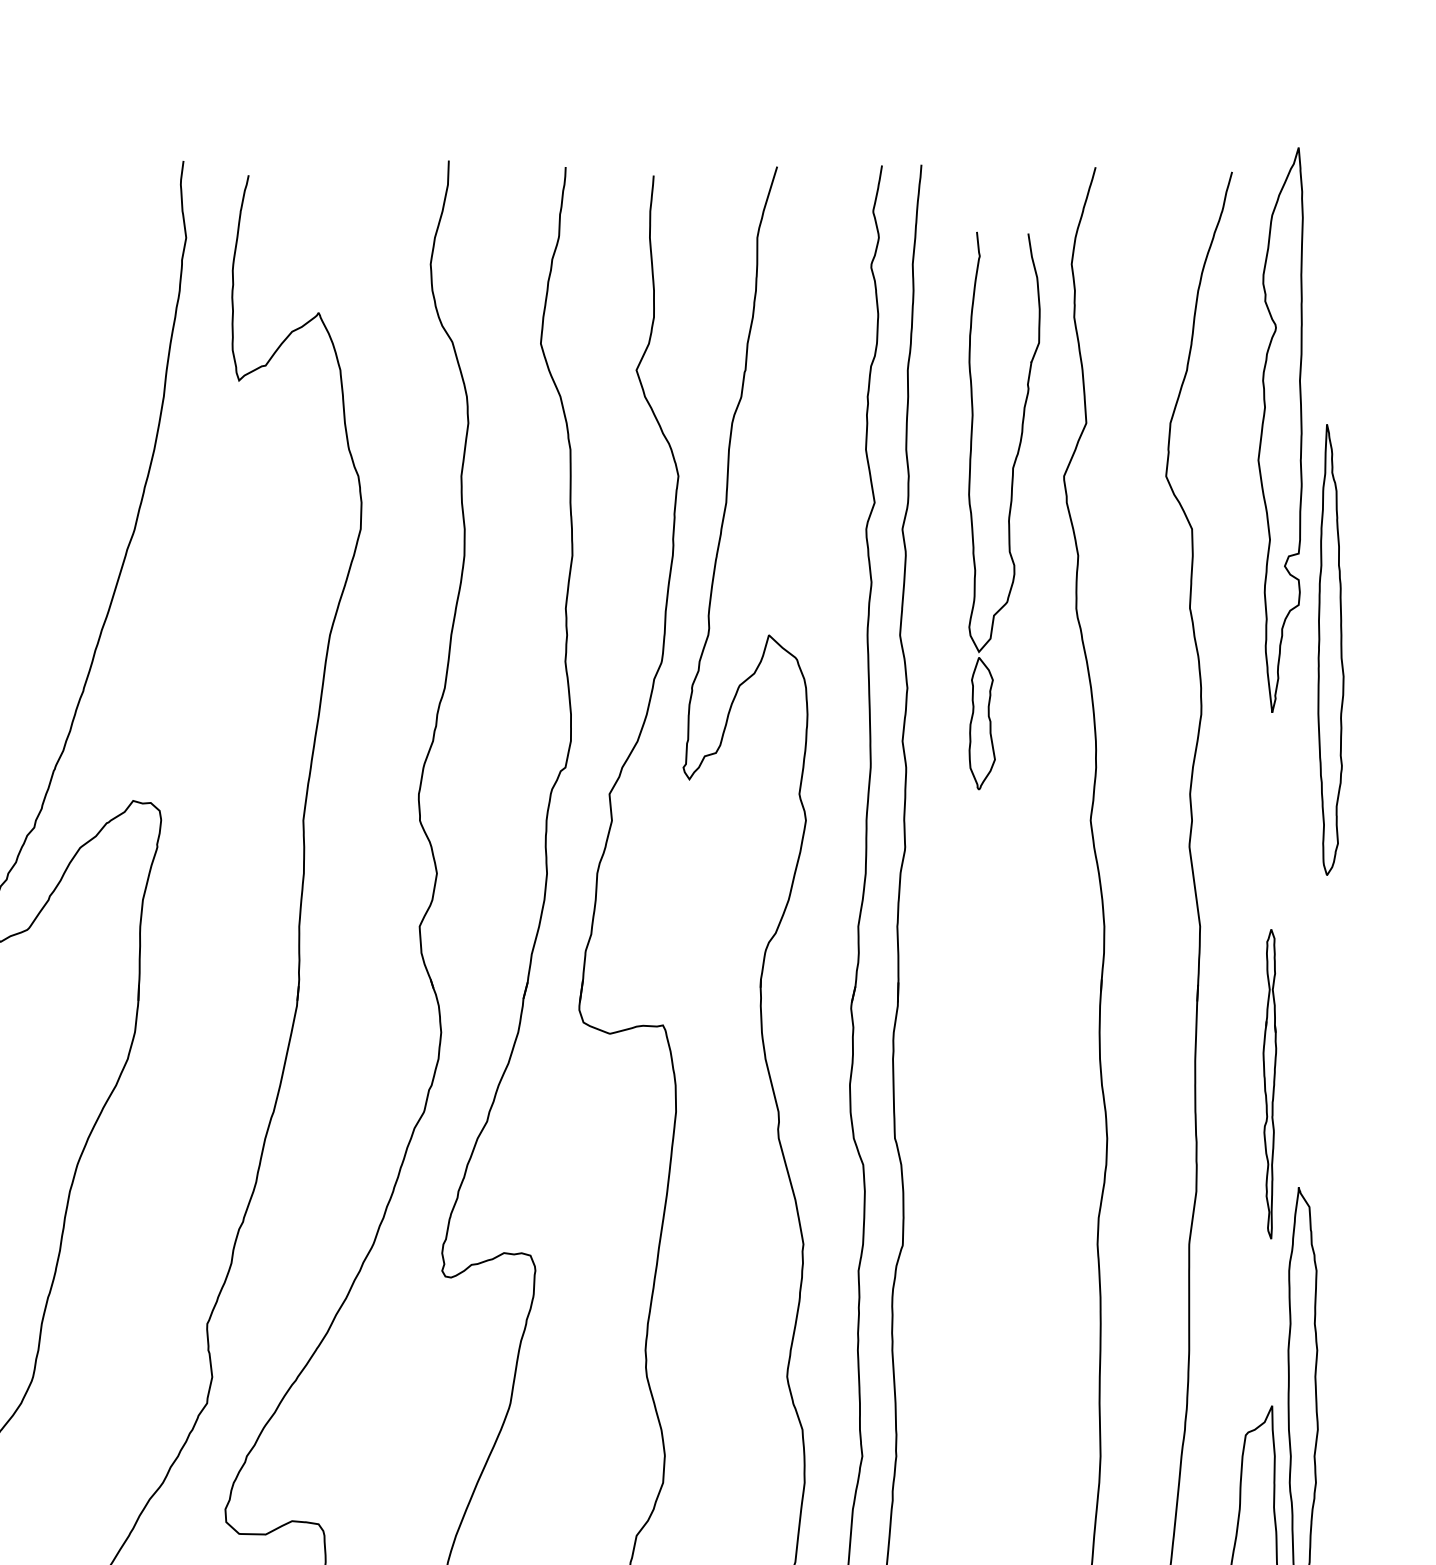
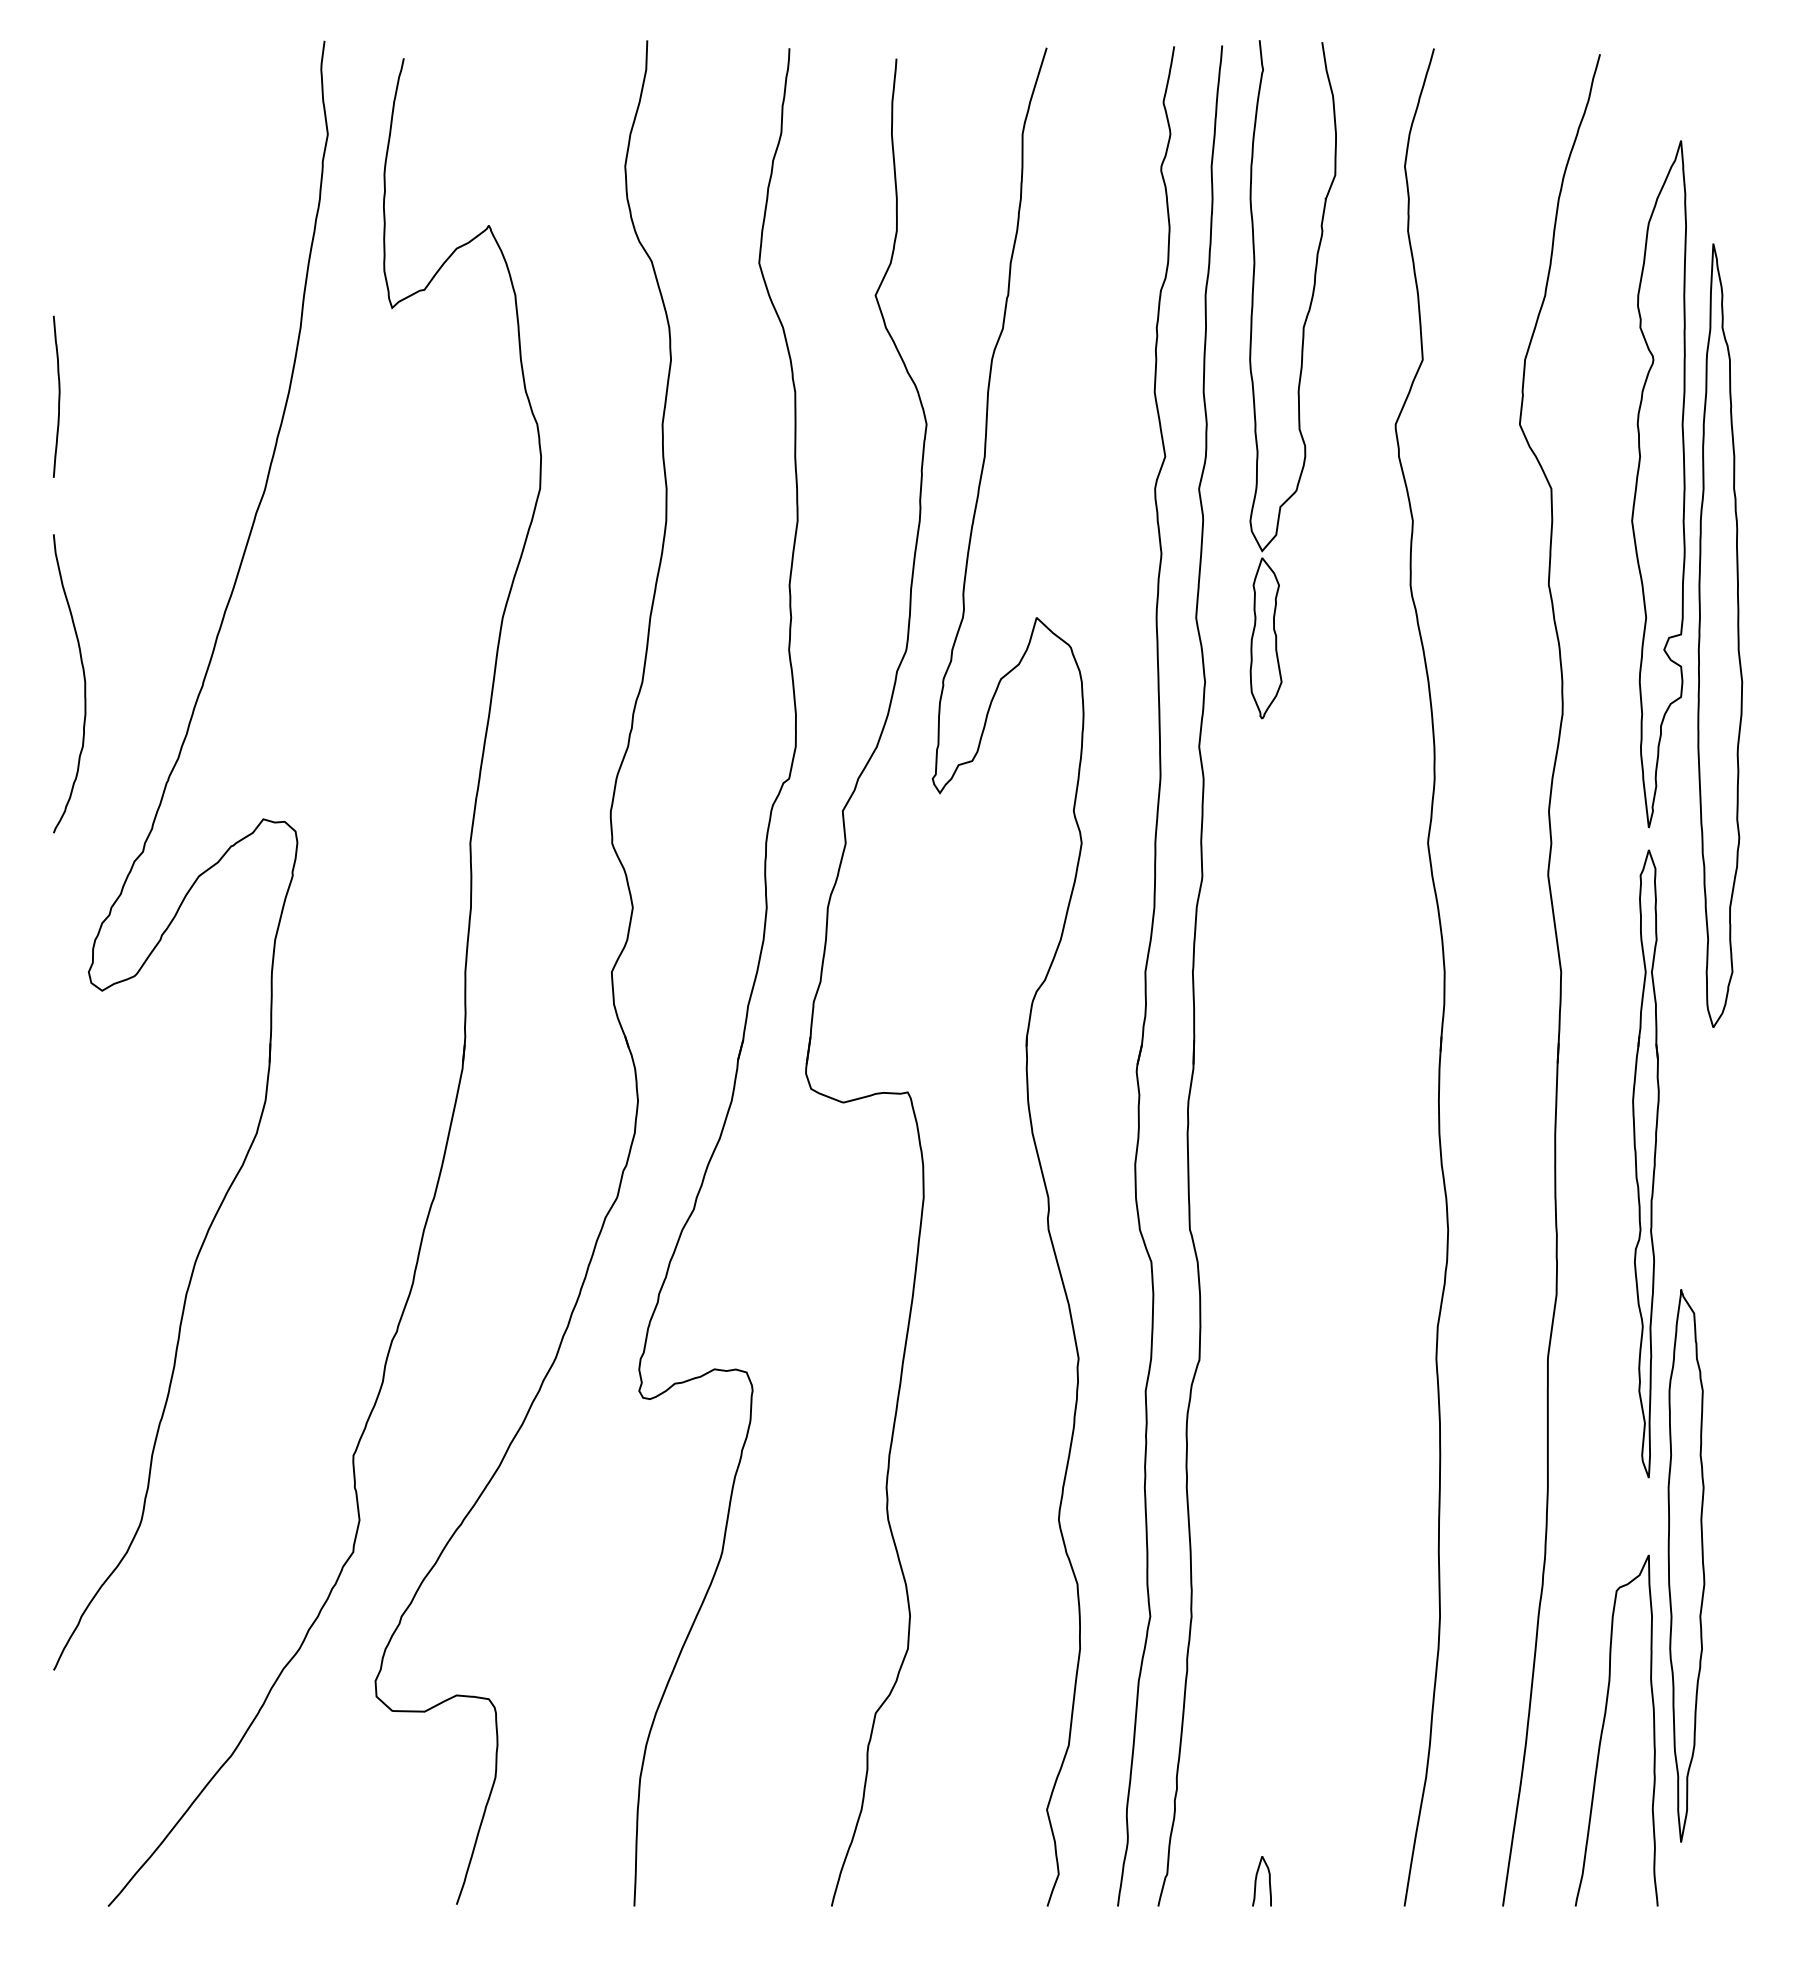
part: (1280, 430) -> (1658, 484), moved
part: (1008, 512) -> (1298, 381), moved
part: (1331, 649) -> (1720, 635), size x1.43
part: (1269, 1083) -> (1645, 1163), size x1.67

